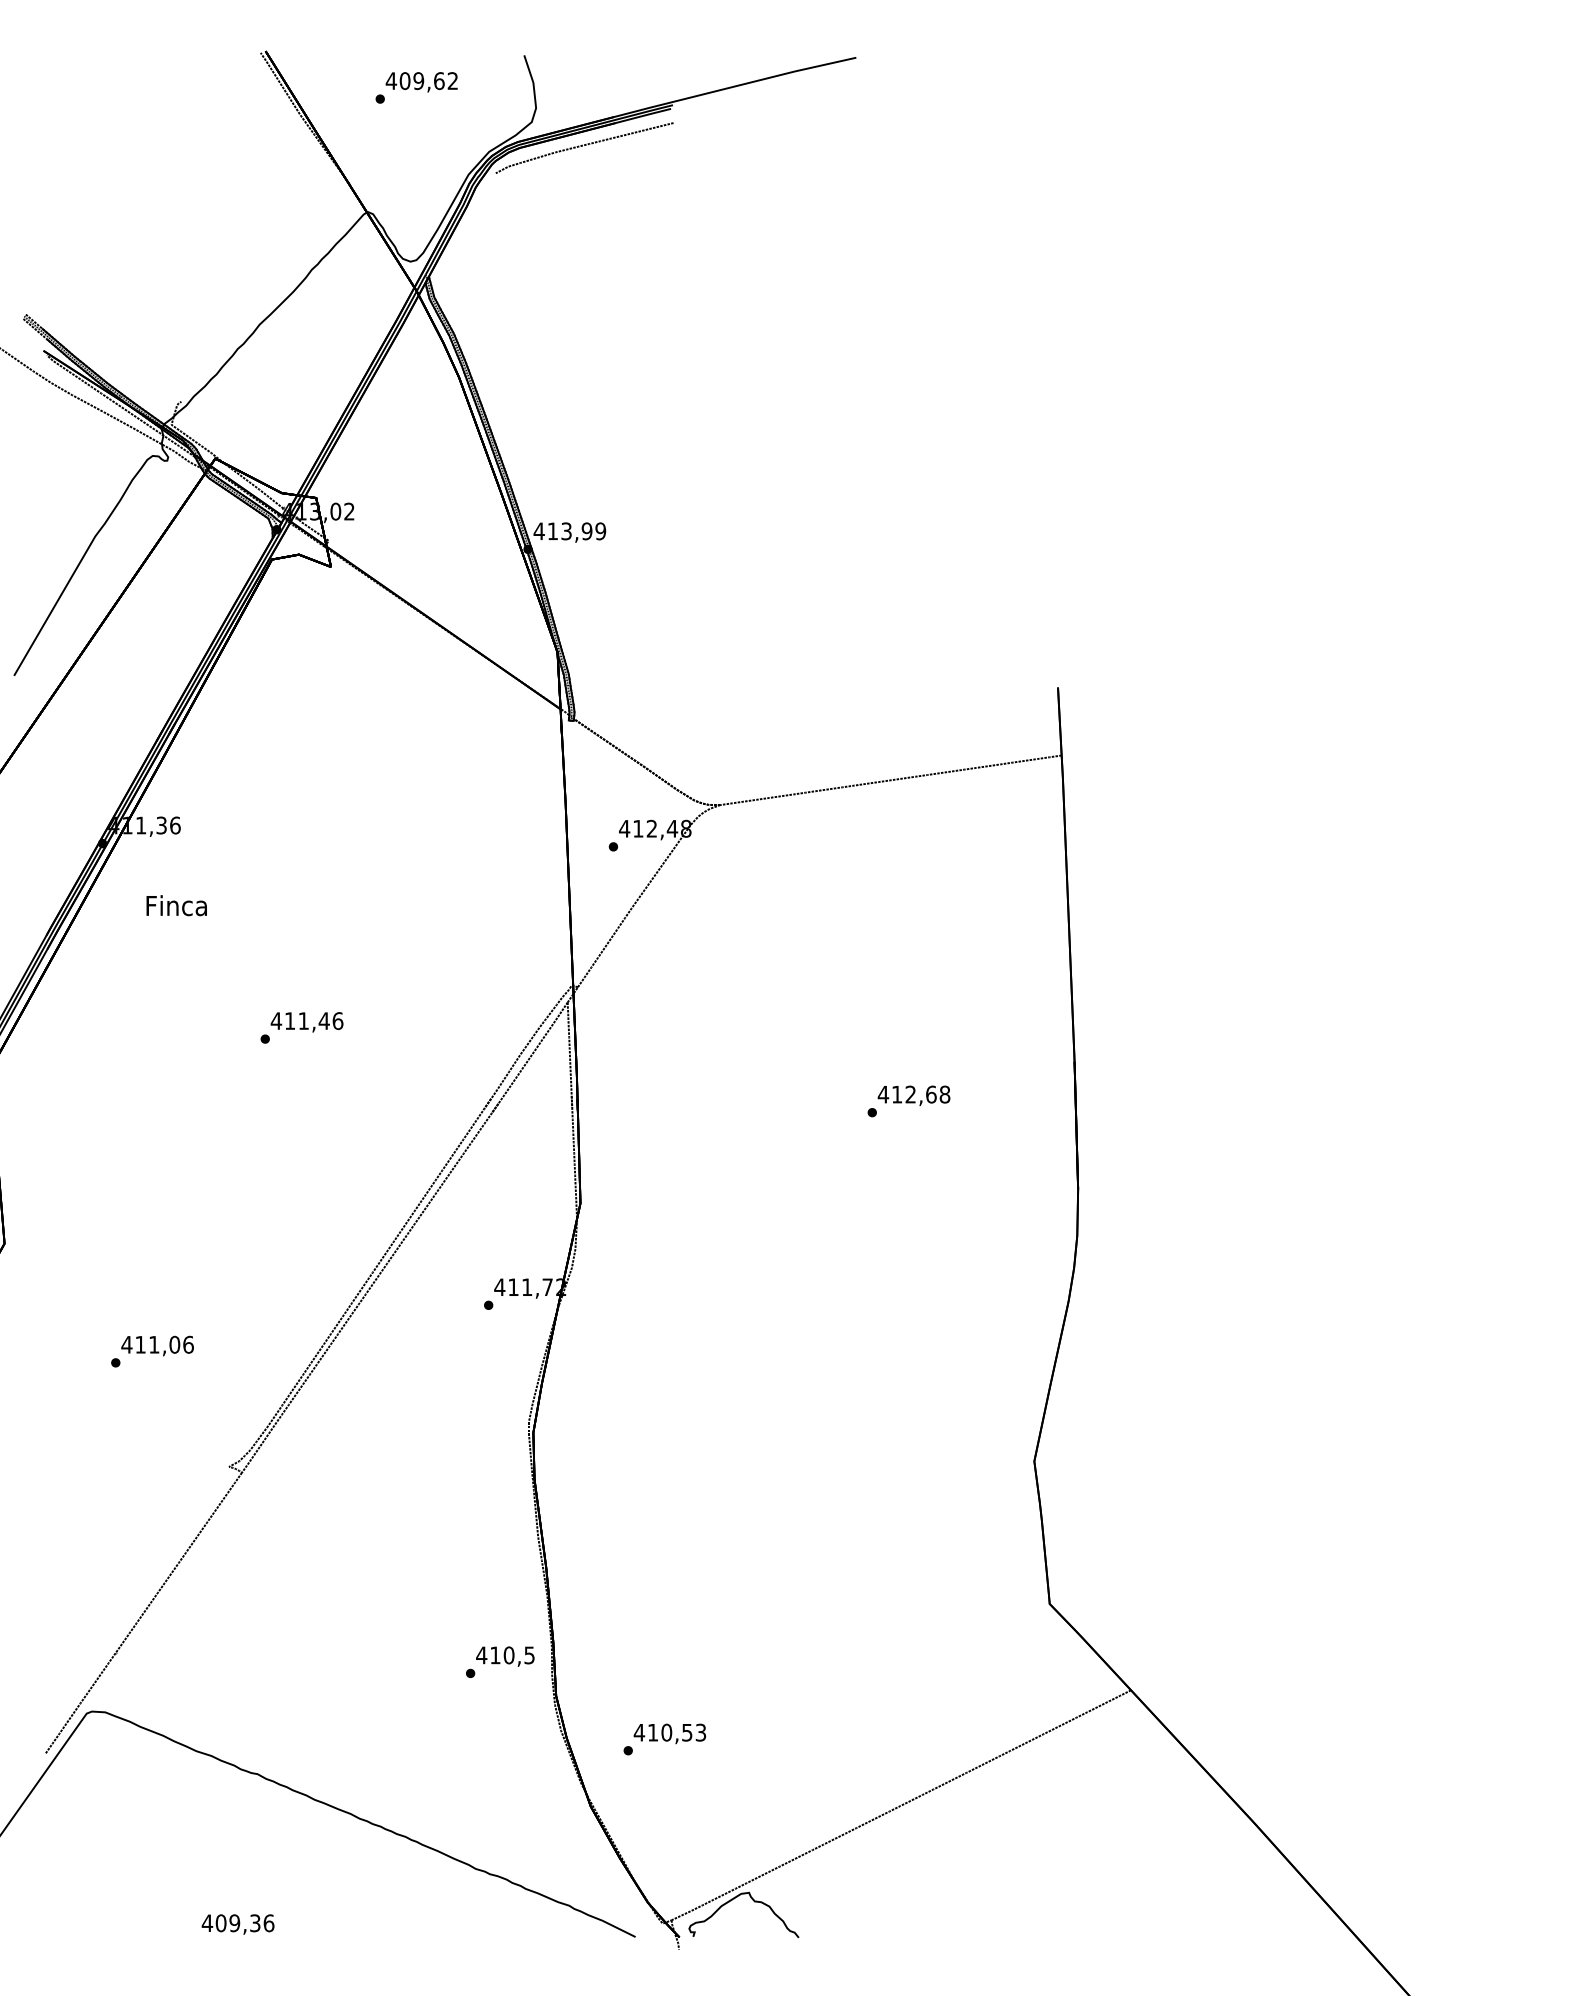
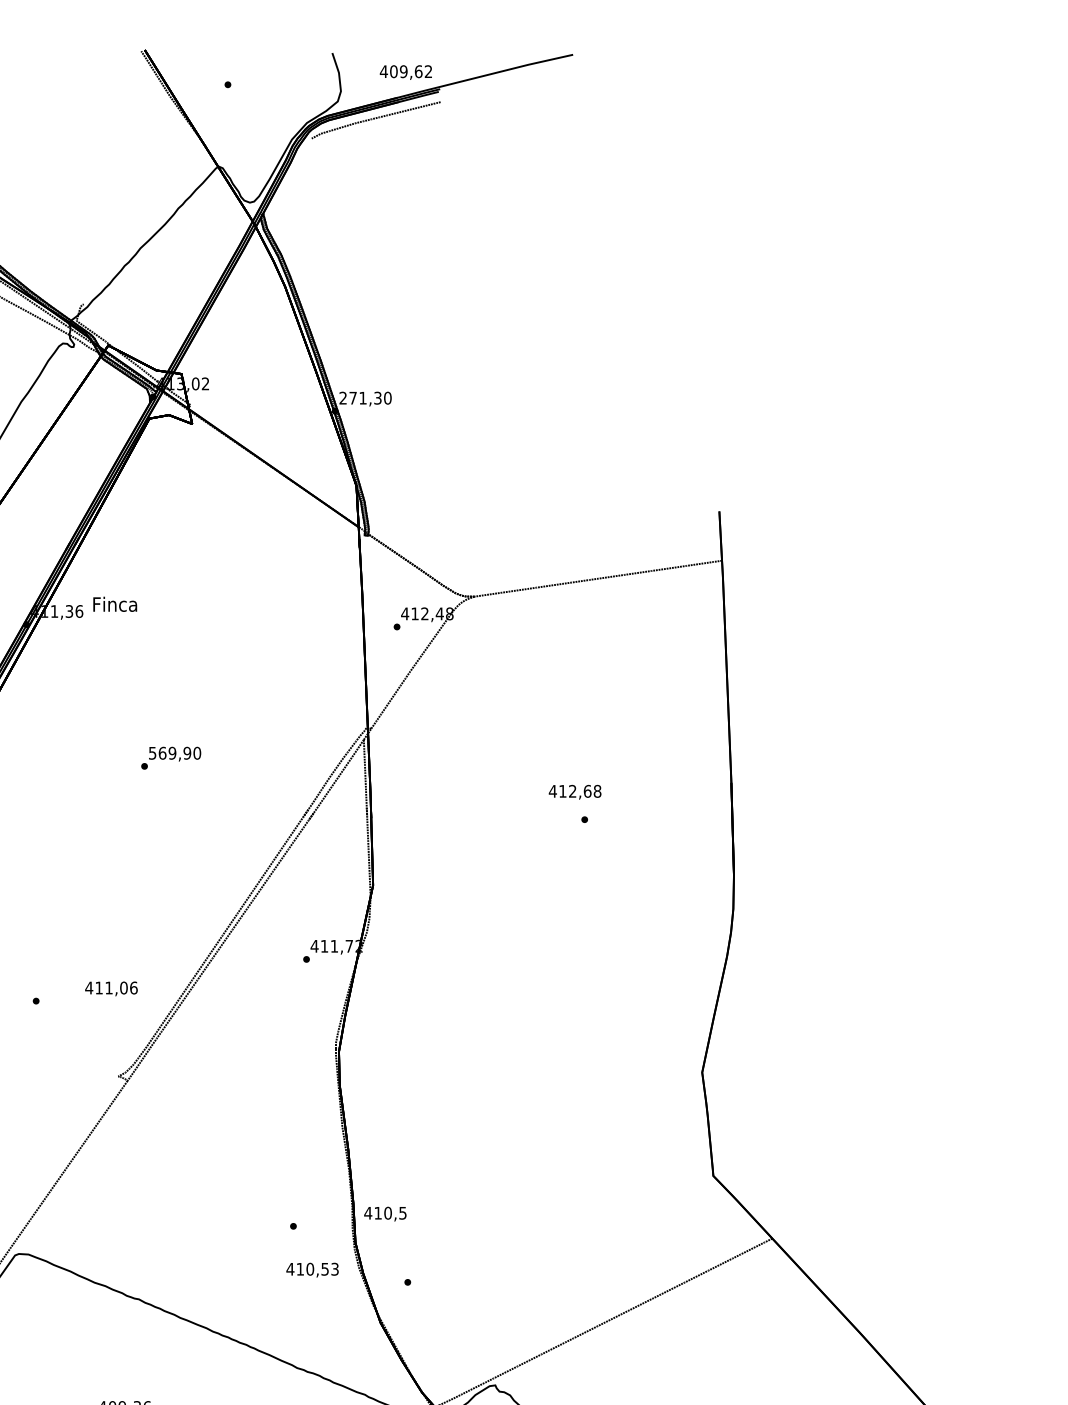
text: (421, 82) -> (405, 72), moved
text: (569, 531) -> (365, 398), 413,99 -> 271,30
text: (176, 905) -> (115, 604), moved
text: (306, 1021) -> (174, 753), 411,46 -> 569,90
text: (913, 1095) -> (574, 792), moved
text: (157, 1345) -> (111, 988), moved
text: (505, 1656) -> (385, 1214), moved
text: (669, 1733) -> (312, 1269), moved

